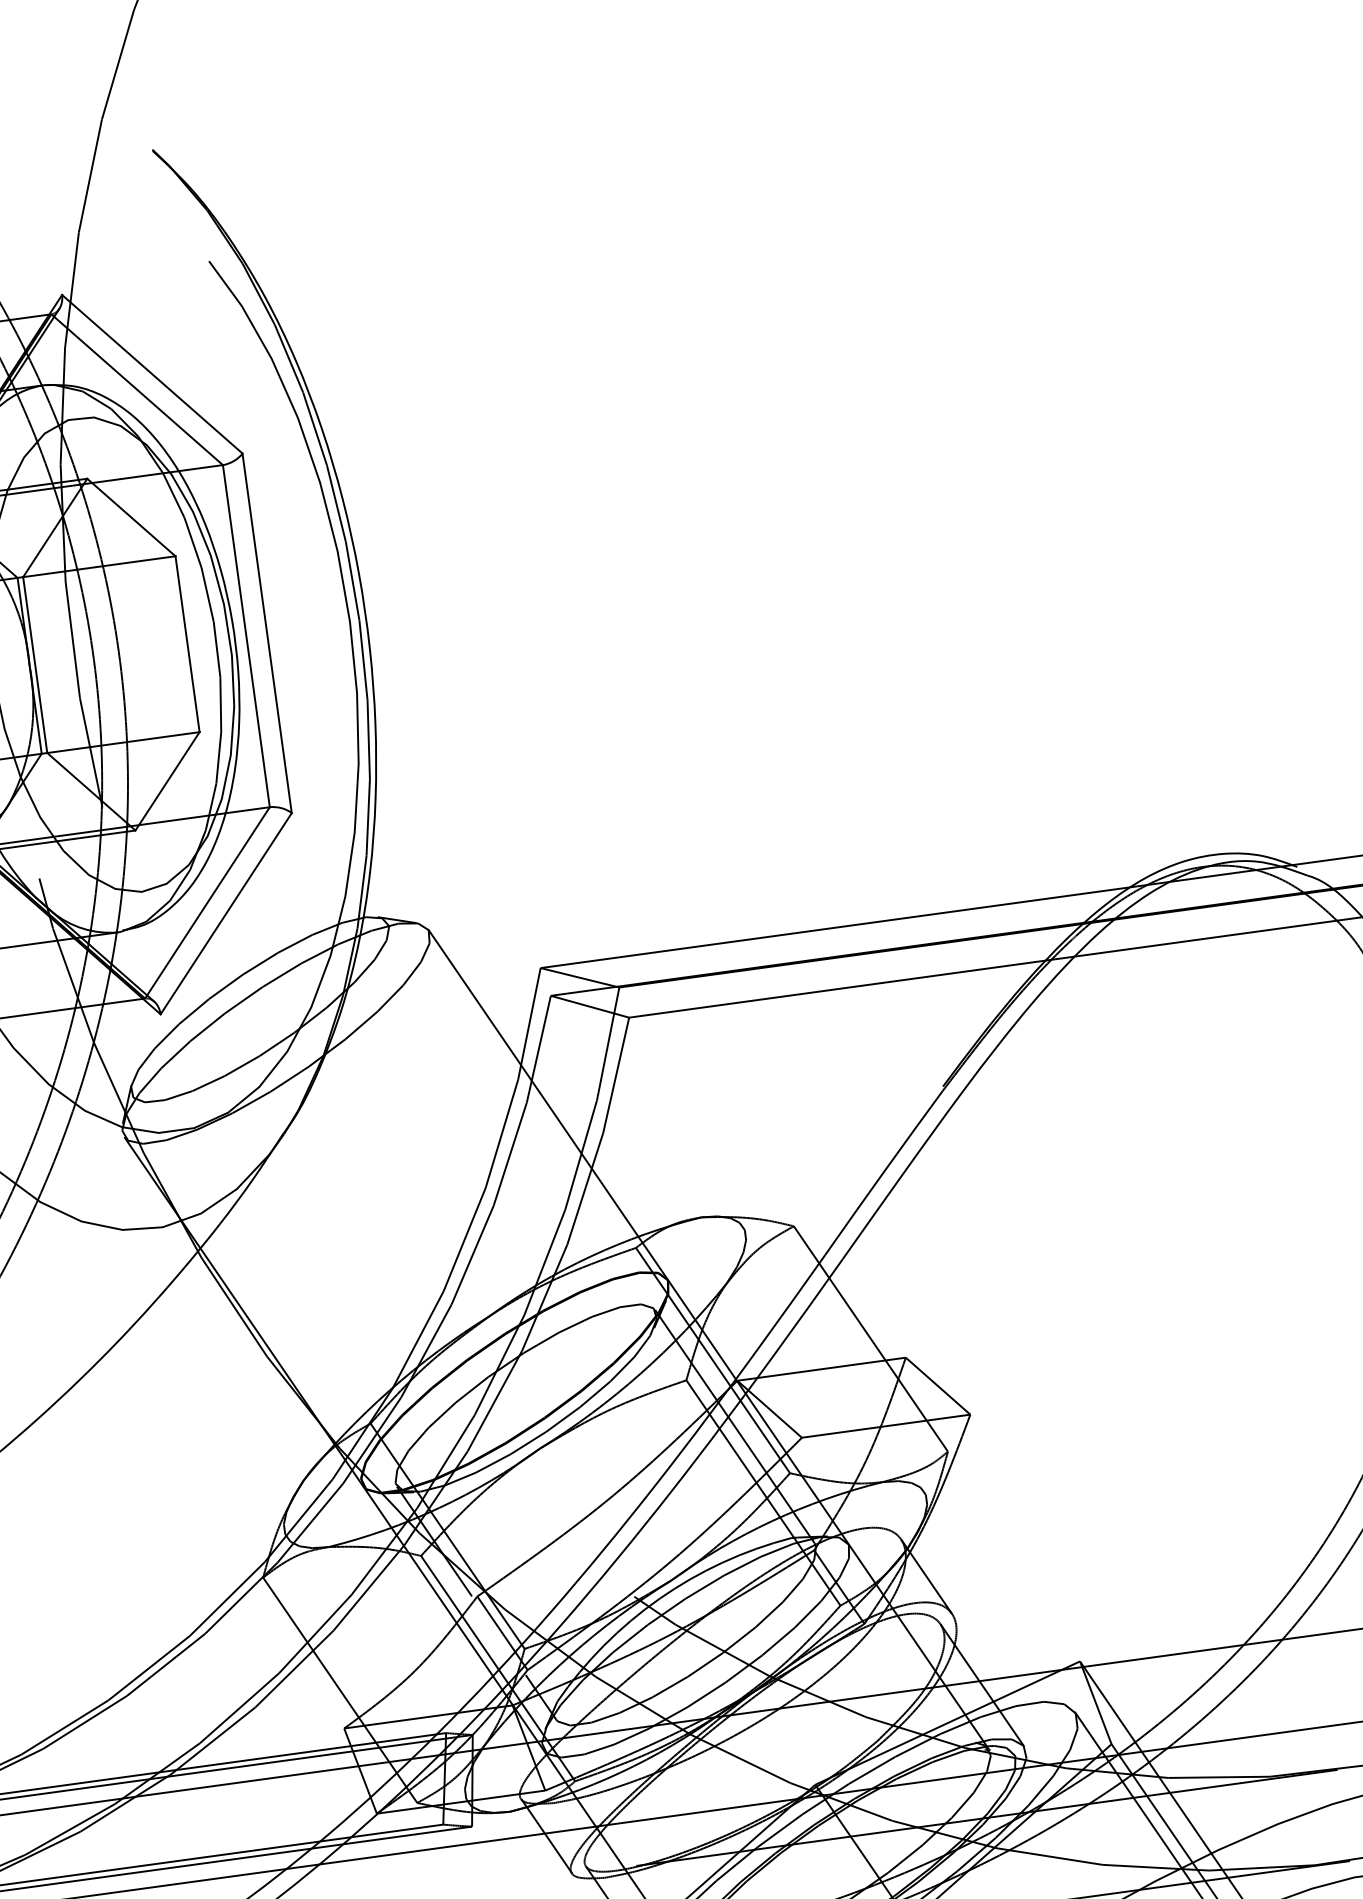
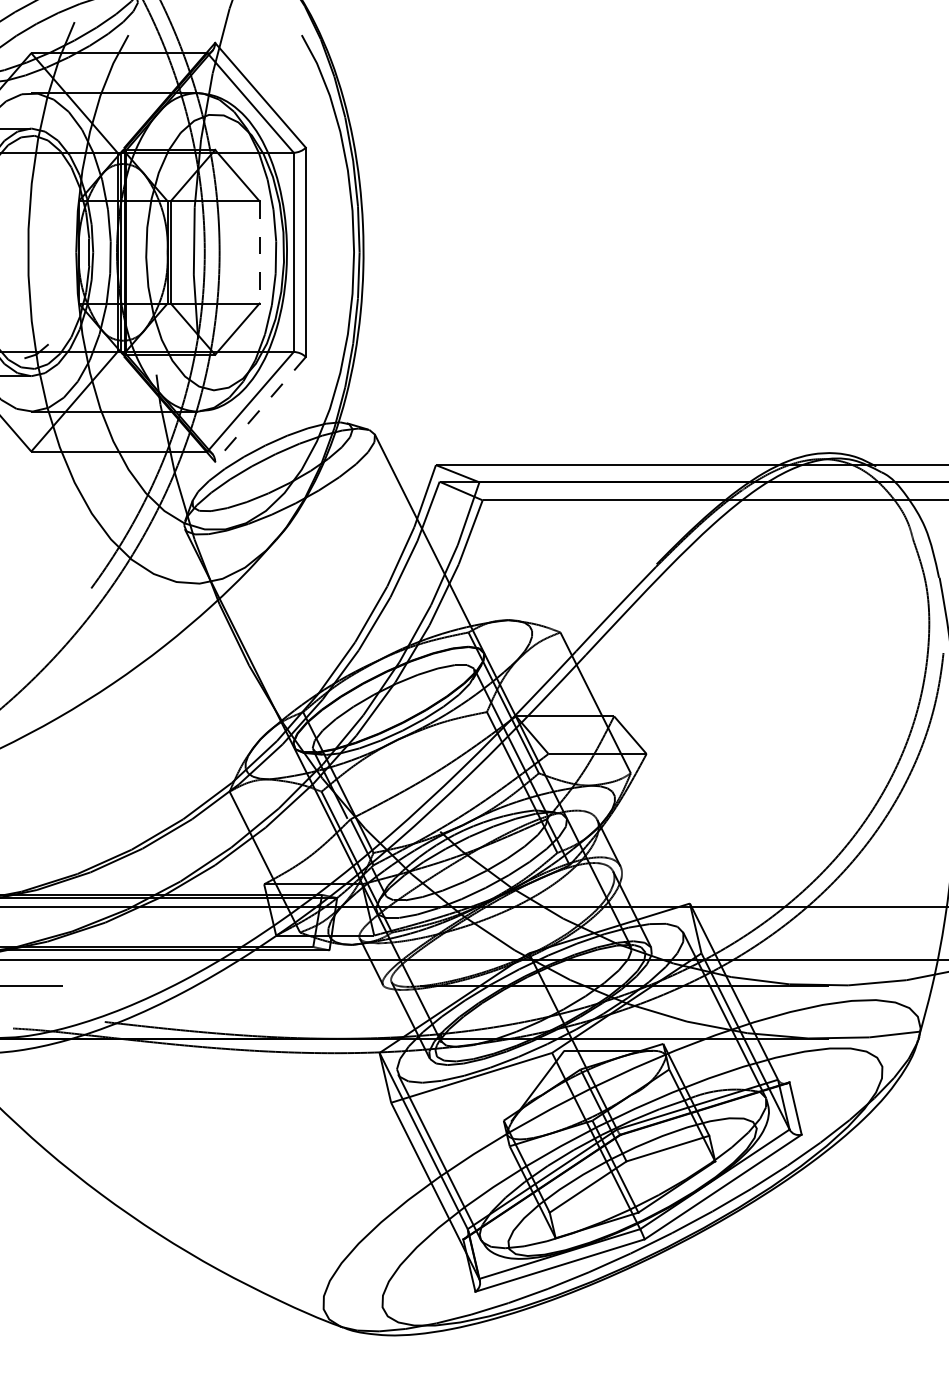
line: (187, 644) -> (259, 252), solid -> dashed
line: (226, 913) -> (260, 409), solid -> dashed

